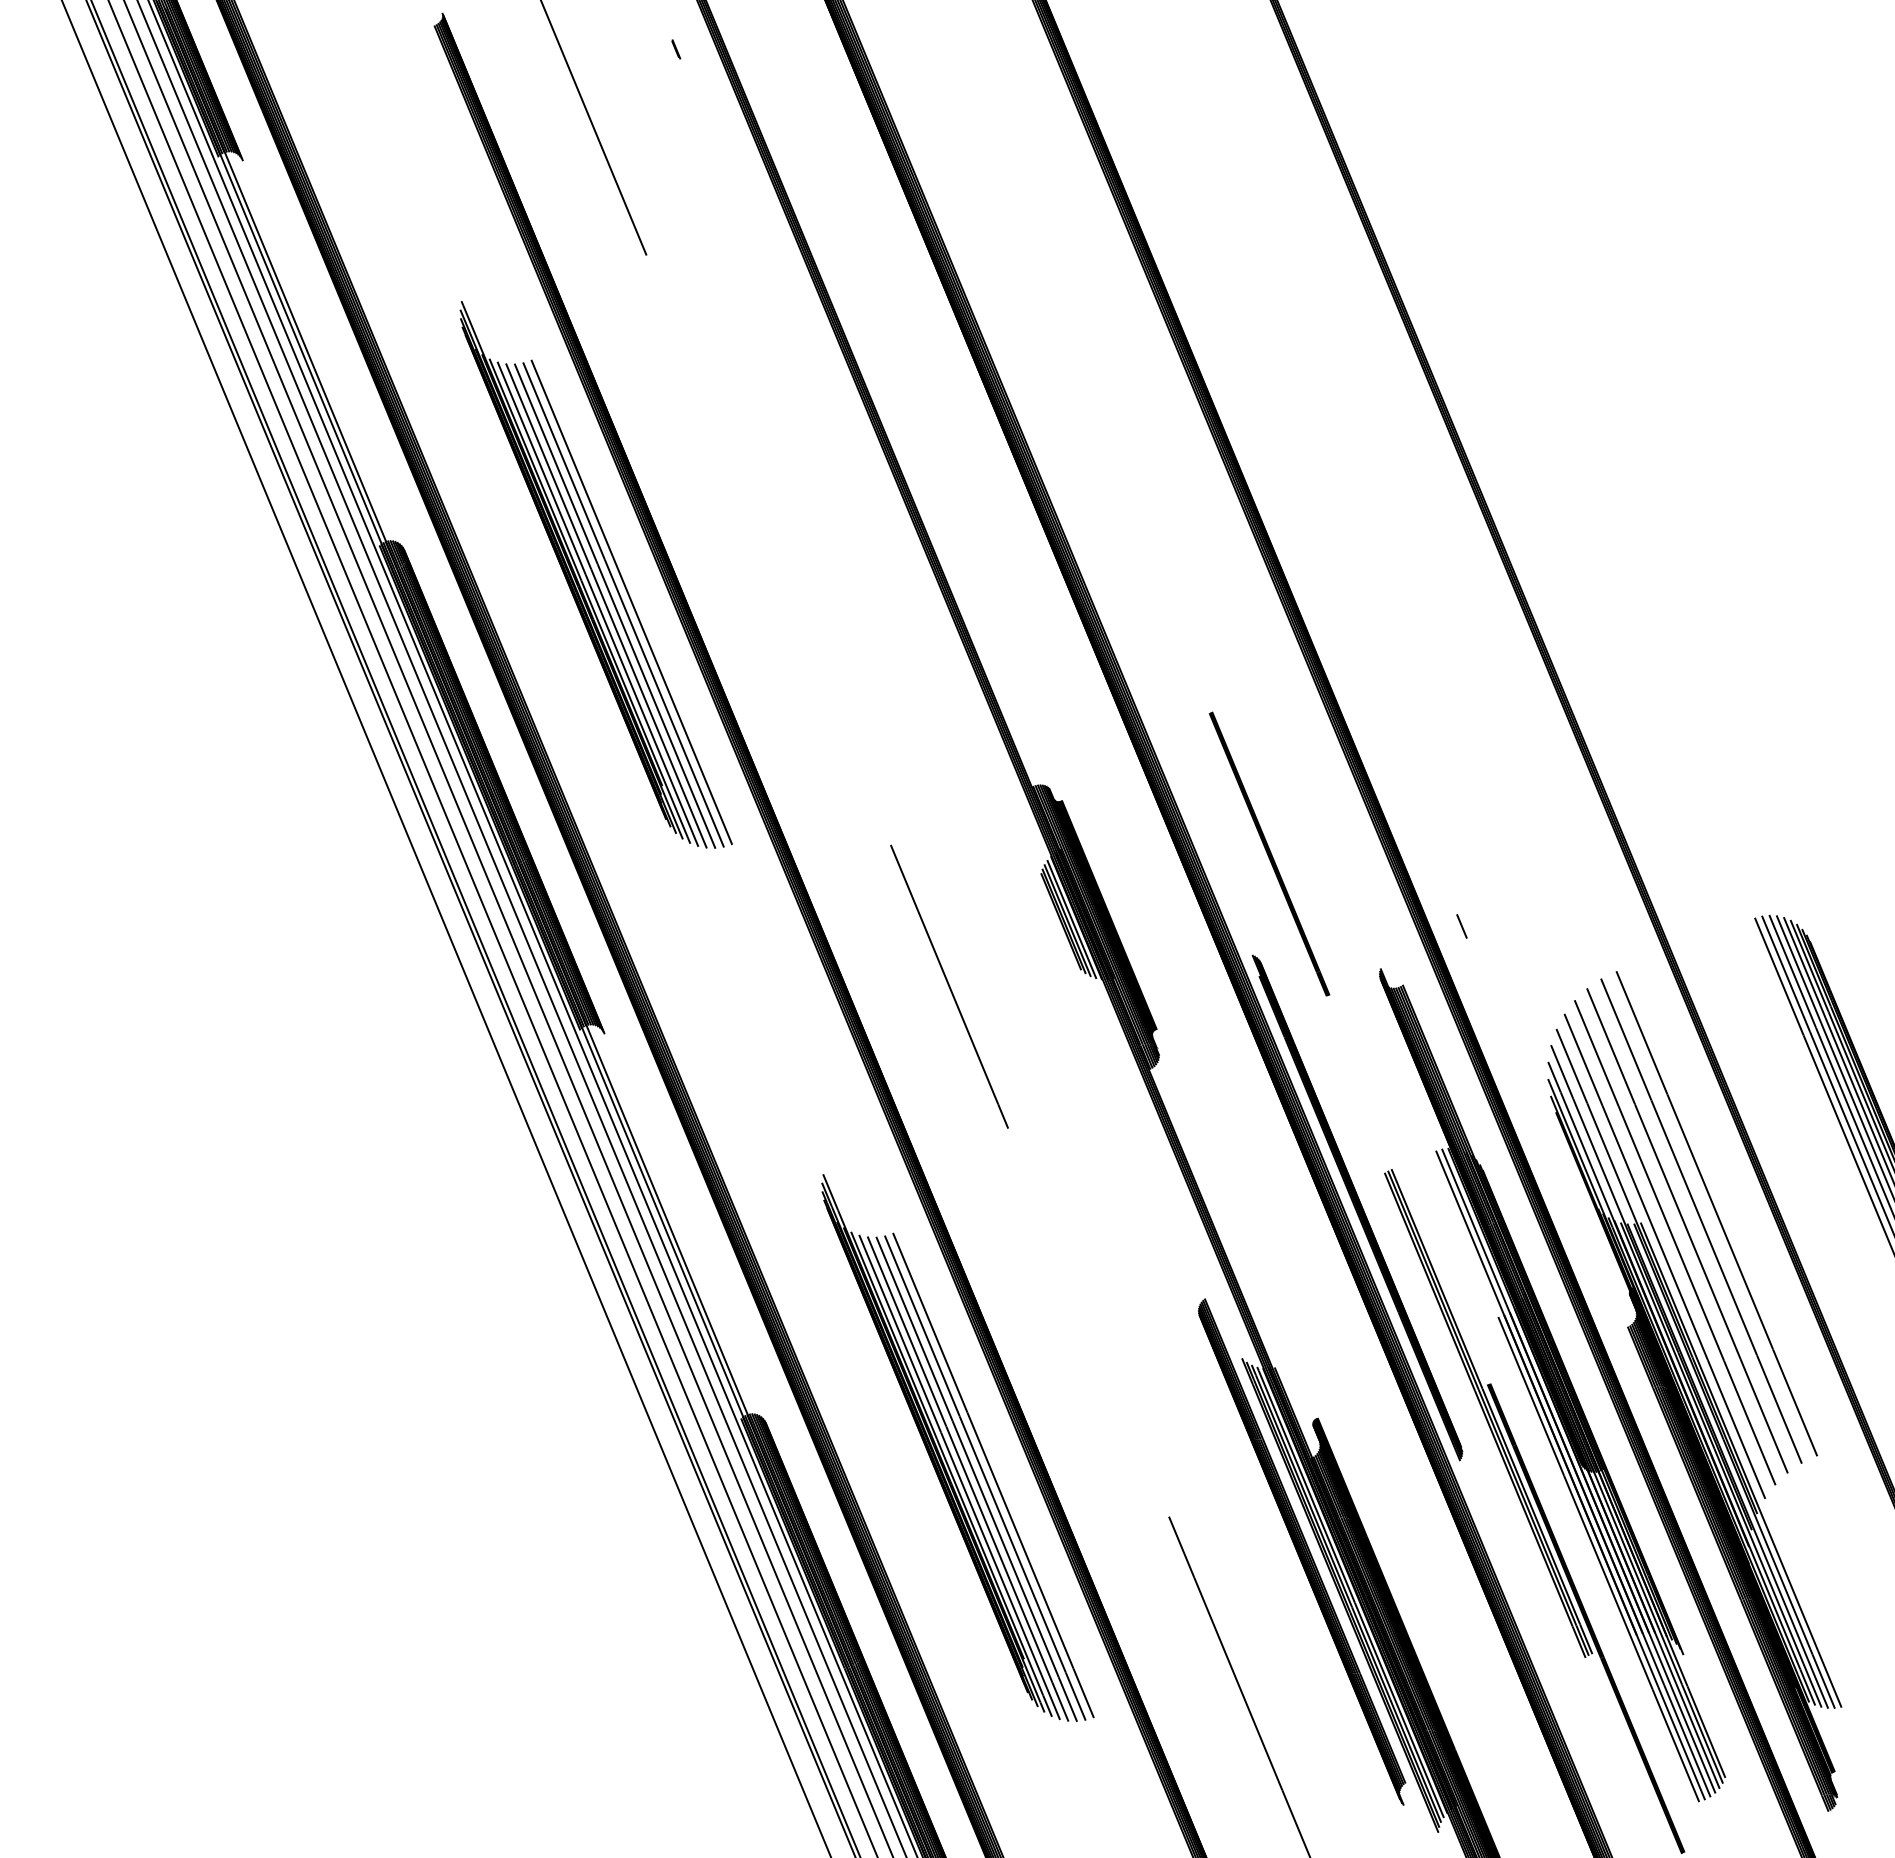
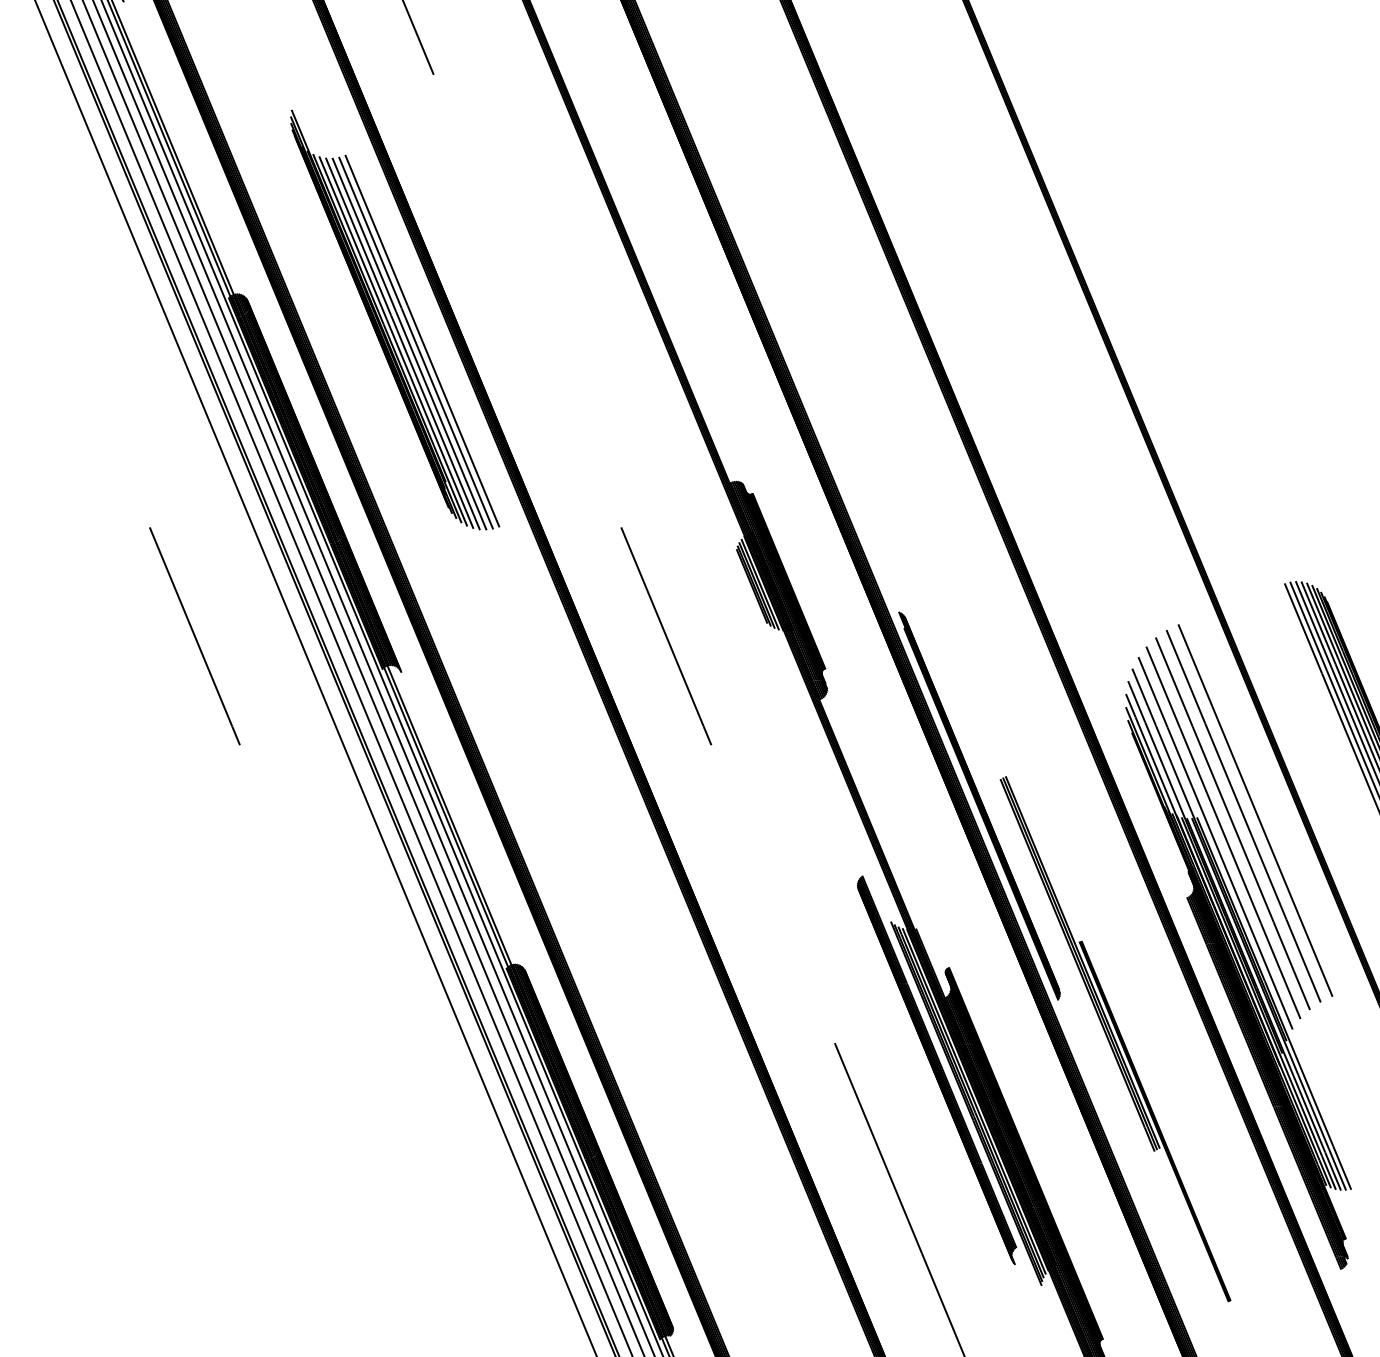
part: (1269, 853) -> (912, 533), removed
line: (1461, 926) -> (1059, 590), removed
line: (335, 986) -> (194, 636), added
part: (1552, 1385) -> (1129, 942), removed
part: (957, 1447) -> (672, 990), removed

